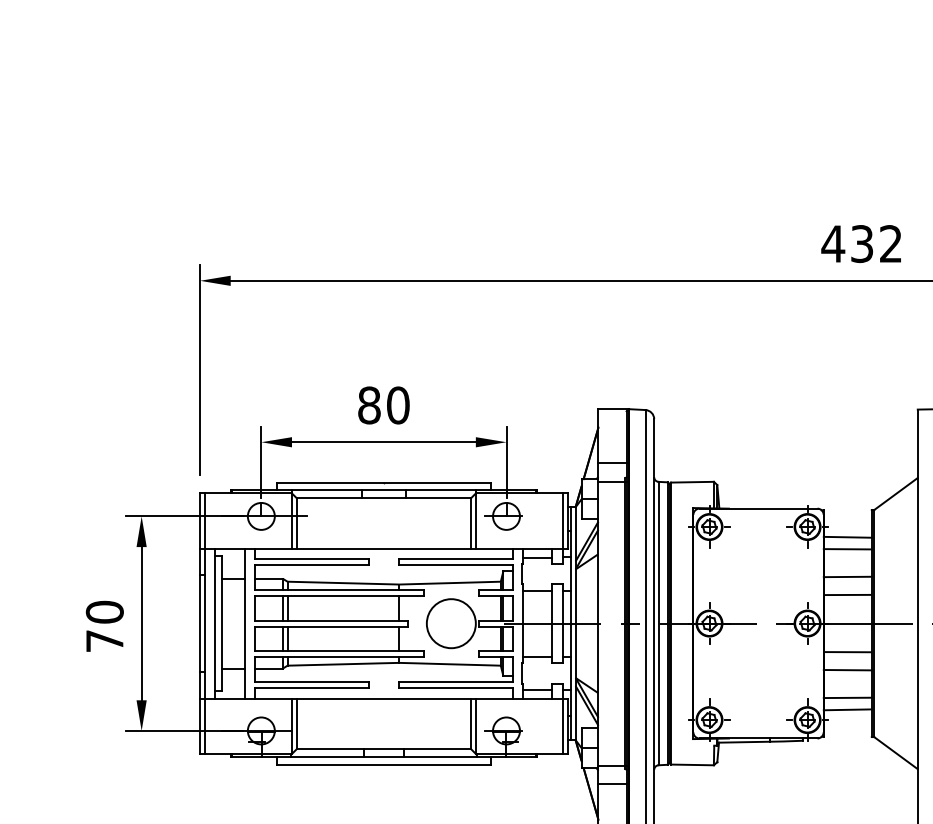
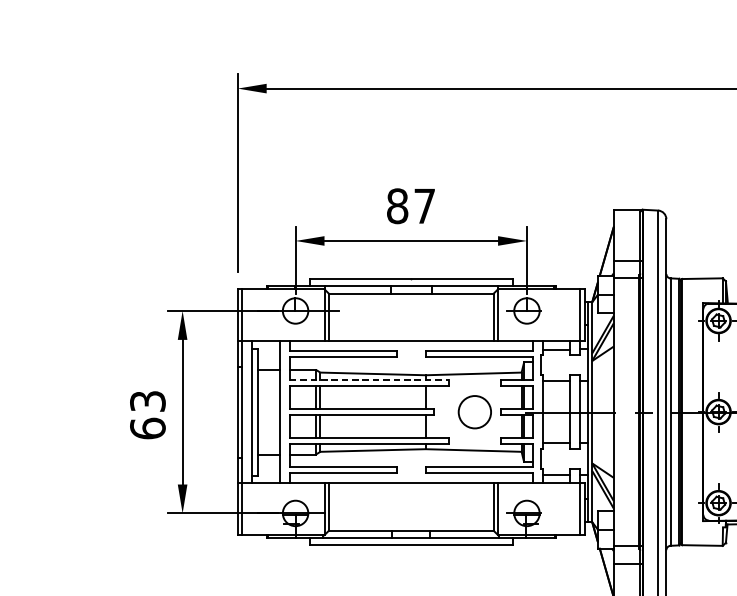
text: (398, 405) -> (425, 206), 80 -> 87
line: (340, 589) -> (370, 379), solid -> dashed
circle: (450, 623) -> (474, 412), size x0.7
text: (104, 626) -> (147, 414), 70 -> 63

